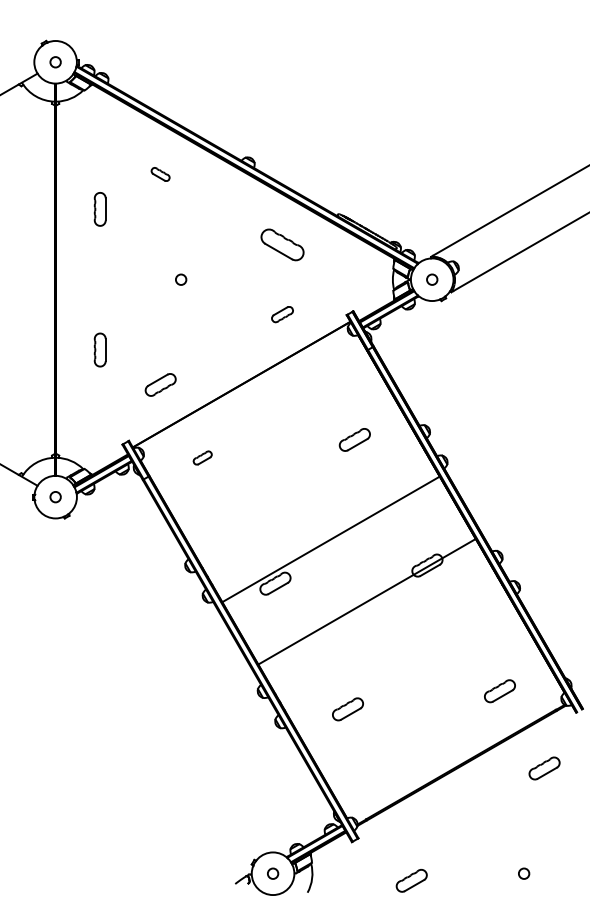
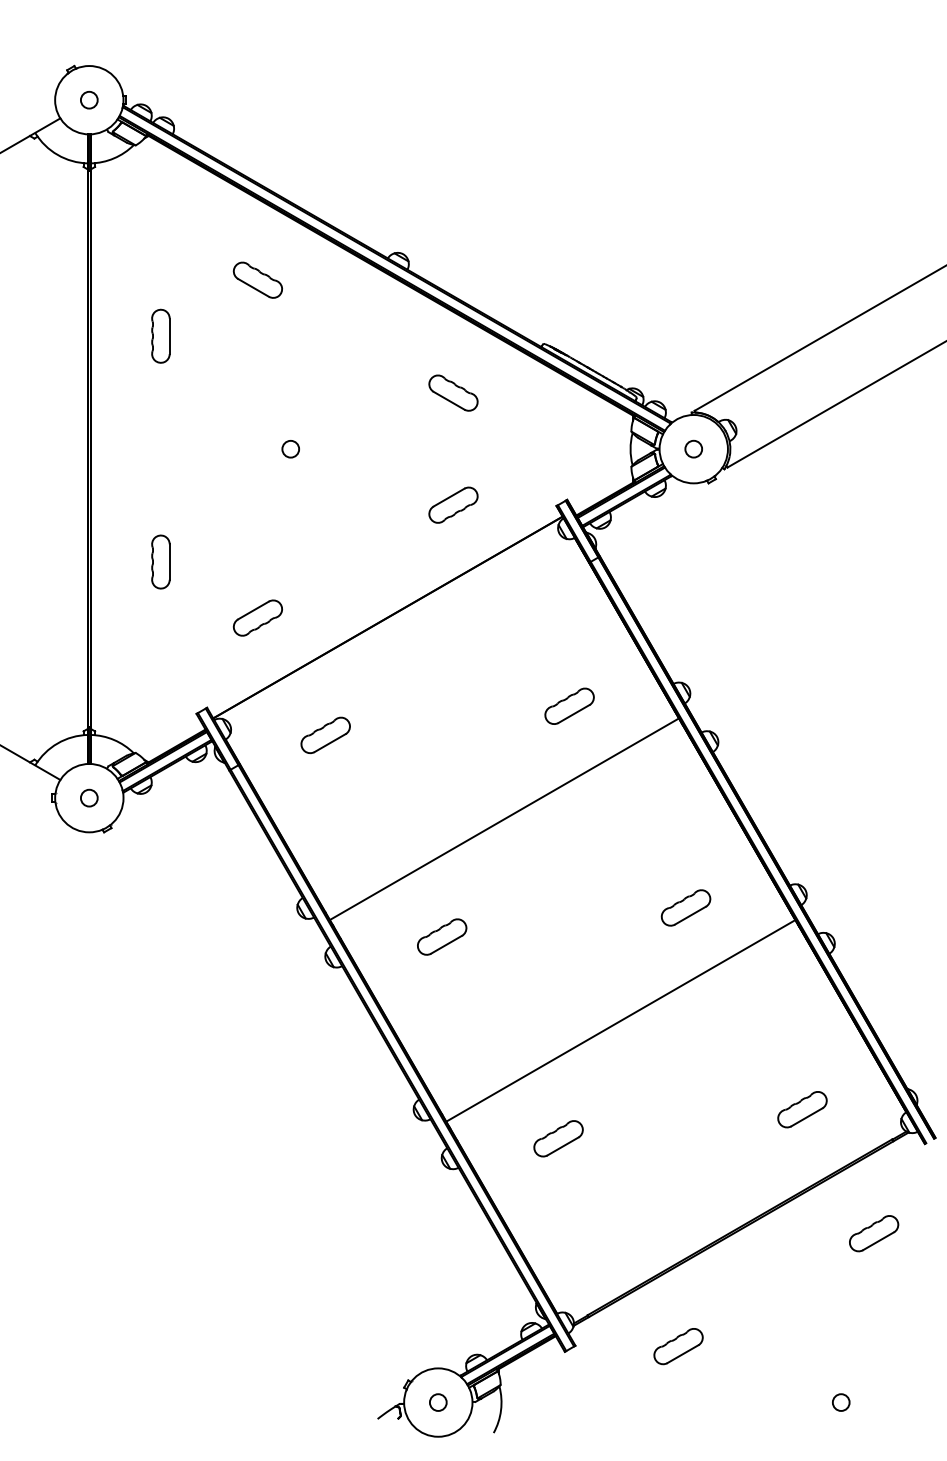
part: (160, 174) -> (257, 280), size x1.67
part: (282, 244) -> (453, 392), size x0.71
part: (282, 314) -> (453, 504), size x1.43
part: (202, 457) -> (325, 734), size x1.67
line: (331, 539) -> (504, 819), moved
line: (366, 601) -> (620, 1020), moved
part: (411, 880) -> (678, 1346), moved

